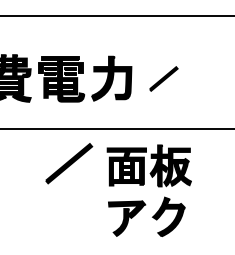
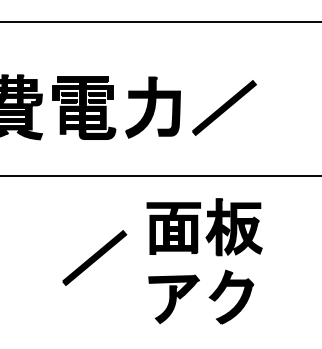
part: (163, 78) -> (224, 107), size x1.67
part: (68, 163) -> (94, 257), moved

